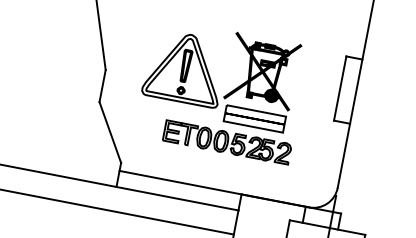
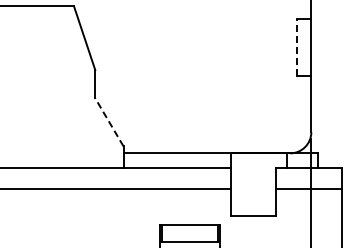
line: (340, 87) -> (297, 46), solid -> dashed
part: (222, 90) -> (197, 68), removed
line: (110, 132) -> (109, 122), solid -> dashed

